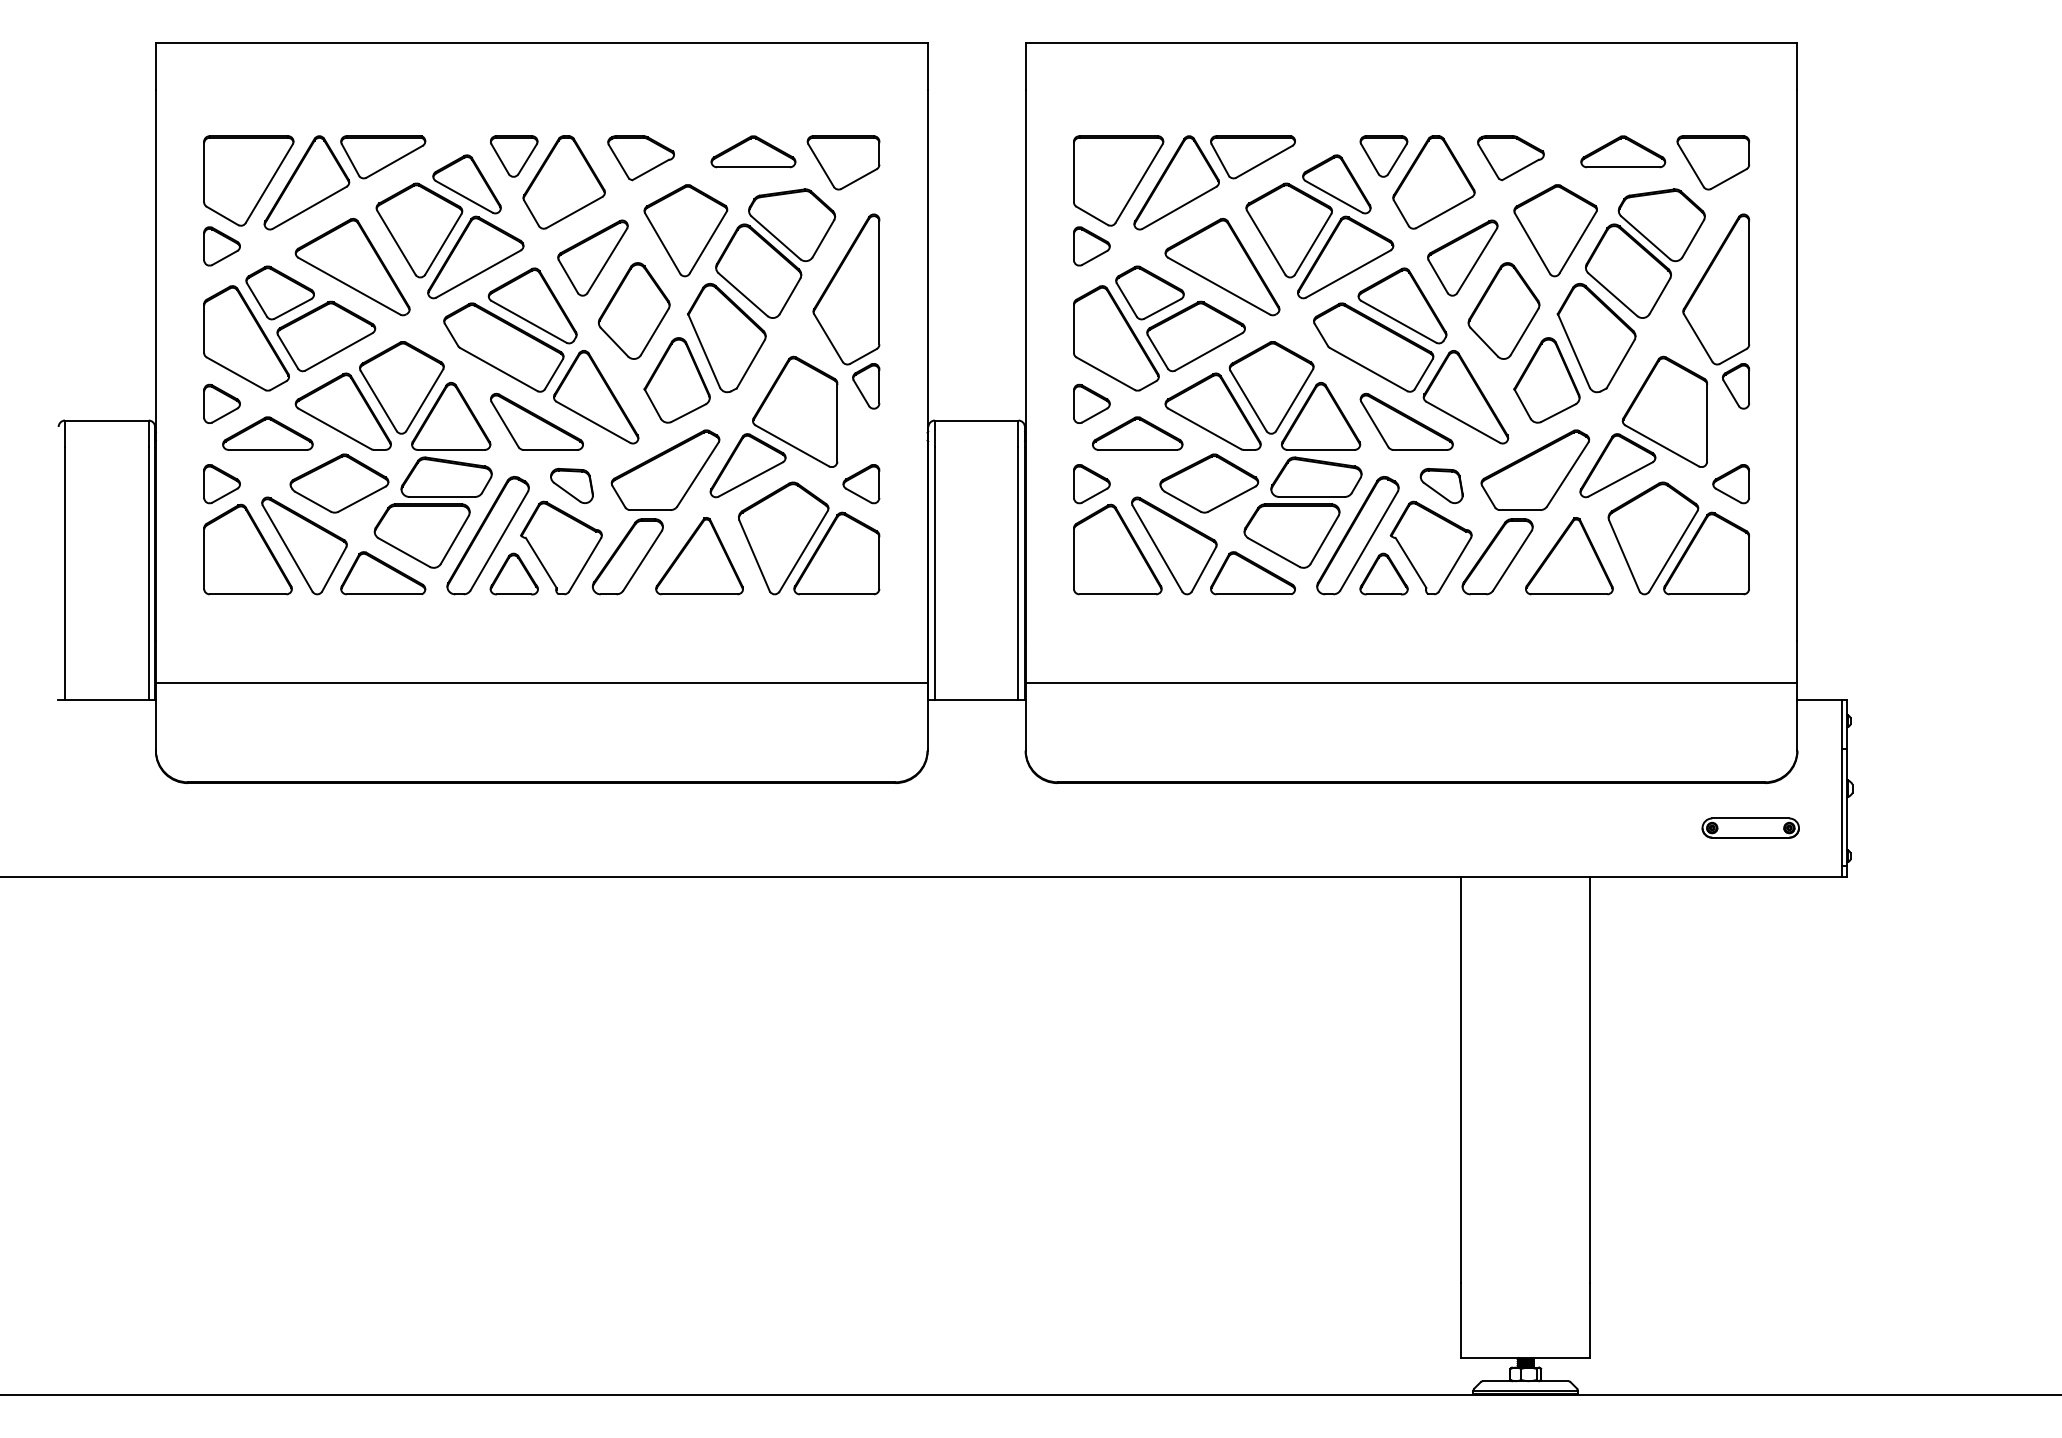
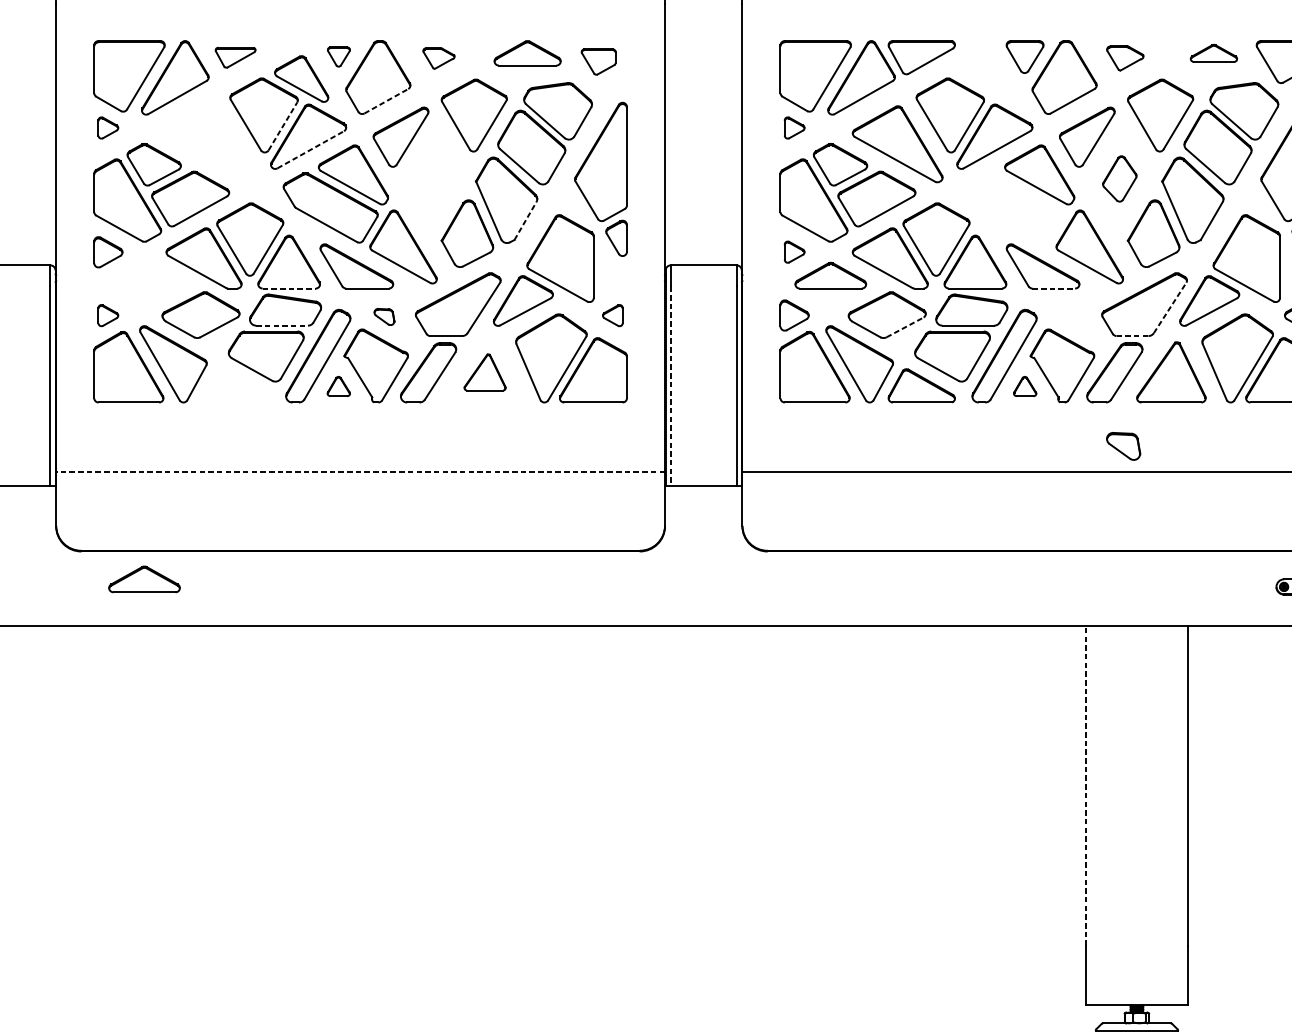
part: (1623, 151) -> (1214, 53), size x0.7
part: (514, 156) -> (339, 57), size x0.6
part: (383, 157) -> (235, 57), size x0.6
part: (640, 158) -> (438, 58), size x0.6
part: (1510, 158) -> (1124, 58), size x0.7
part: (843, 162) -> (598, 61), size x0.6
part: (1336, 184) -> (987, 79), removed
line: (574, 212) -> (386, 101), solid -> dashed
line: (443, 243) -> (283, 125), solid -> dashed
part: (221, 246) -> (107, 128), size x0.7
part: (1091, 246) -> (794, 128), size x0.7
part: (352, 266) -> (211, 143), removed
line: (479, 273) -> (311, 149), solid -> dashed
part: (633, 310) -> (432, 178), removed
part: (1503, 310) -> (1119, 178), size x0.6
part: (1373, 347) -> (1016, 207), removed
line: (750, 364) -> (525, 221), solid -> dashed
part: (1091, 403) -> (794, 251), size x0.7
part: (267, 433) -> (144, 579), moved
line: (451, 449) -> (289, 288), solid -> dashed
line: (1420, 449) -> (1053, 288), solid -> dashed
line: (1568, 474) -> (1170, 307), solid -> dashed
part: (221, 484) -> (107, 315), size x0.7
part: (861, 484) -> (612, 315), size x0.7
part: (571, 485) -> (384, 316), size x0.6
part: (1441, 485) -> (1123, 446), moved
line: (442, 496) -> (282, 325), solid -> dashed
line: (1231, 499) -> (904, 327), solid -> dashed
line: (1520, 510) -> (1132, 336), solid -> dashed
part: (699, 556) -> (485, 372), size x0.6
part: (383, 573) -> (235, 386), removed
part: (513, 573) -> (338, 386), size x0.6
line: (934, 573) -> (670, 386), solid -> dashed
part: (1383, 573) -> (1024, 386), size x0.6
line: (541, 682) -> (360, 472), solid -> dashed
line: (1461, 1080) -> (1086, 786), solid -> dashed

